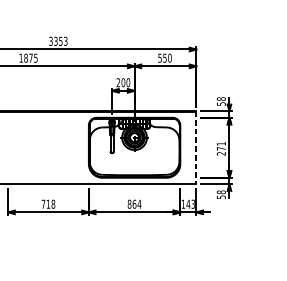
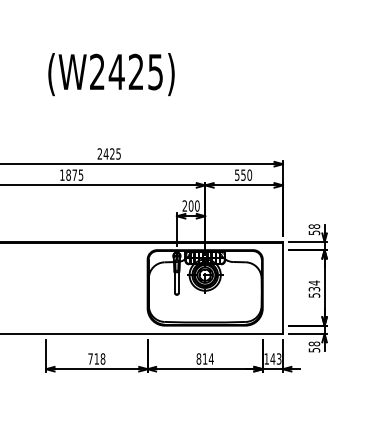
text: (57, 41) -> (108, 153), 3353 -> 2425
line: (196, 147) -> (282, 287), dashed -> solid
text: (221, 148) -> (314, 288), 271 -> 534
text: (134, 203) -> (204, 358), 864 -> 814

